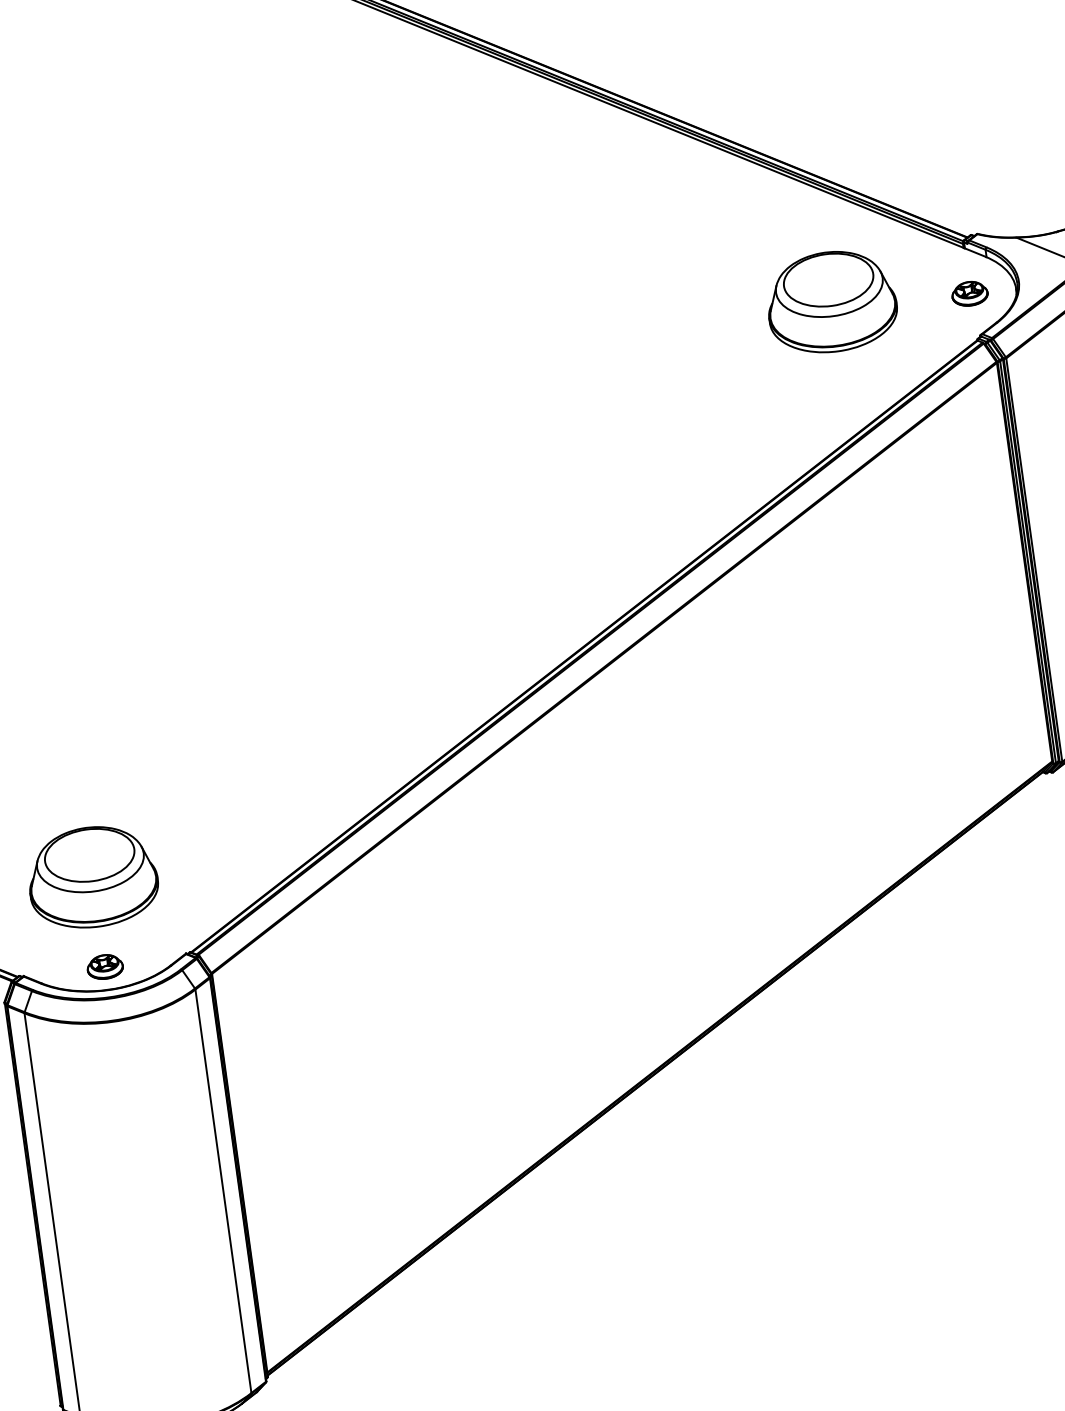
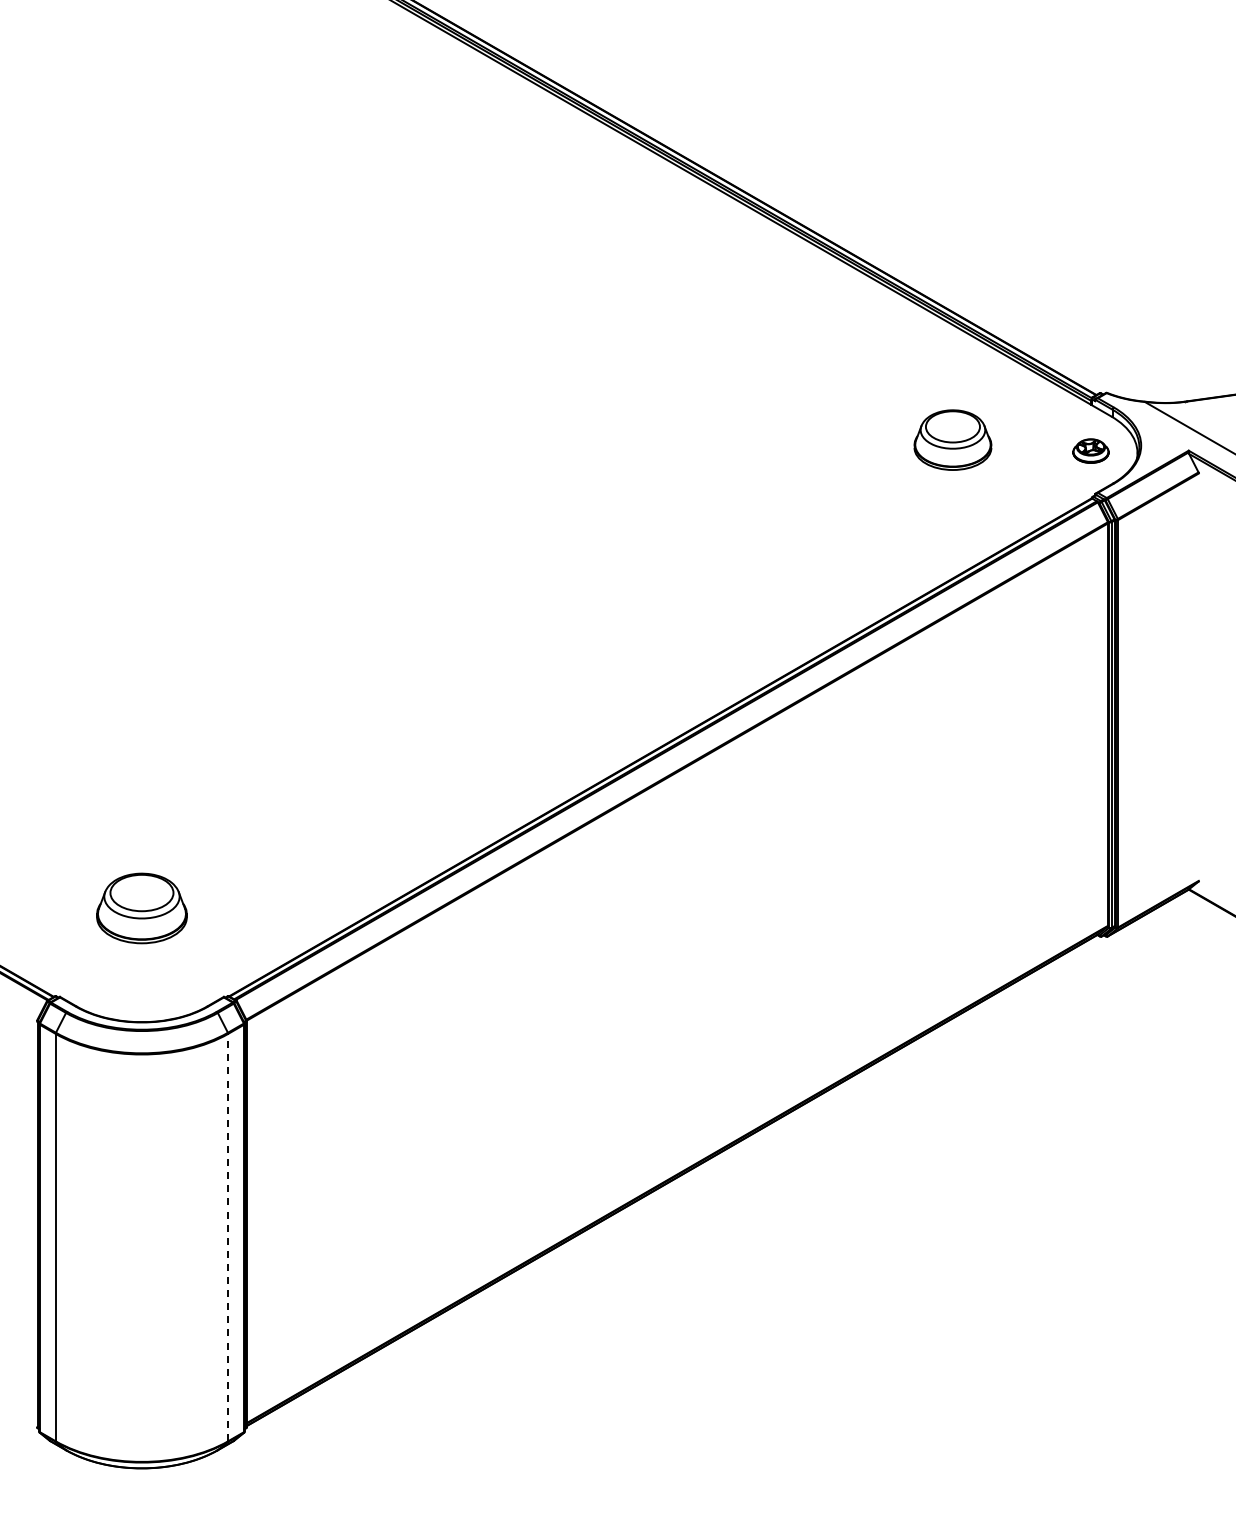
part: (831, 301) -> (952, 439), size x0.6
part: (92, 877) -> (141, 908), size x0.7
part: (104, 966) -> (141, 998), removed
line: (223, 1191) -> (228, 1237), solid -> dashed

